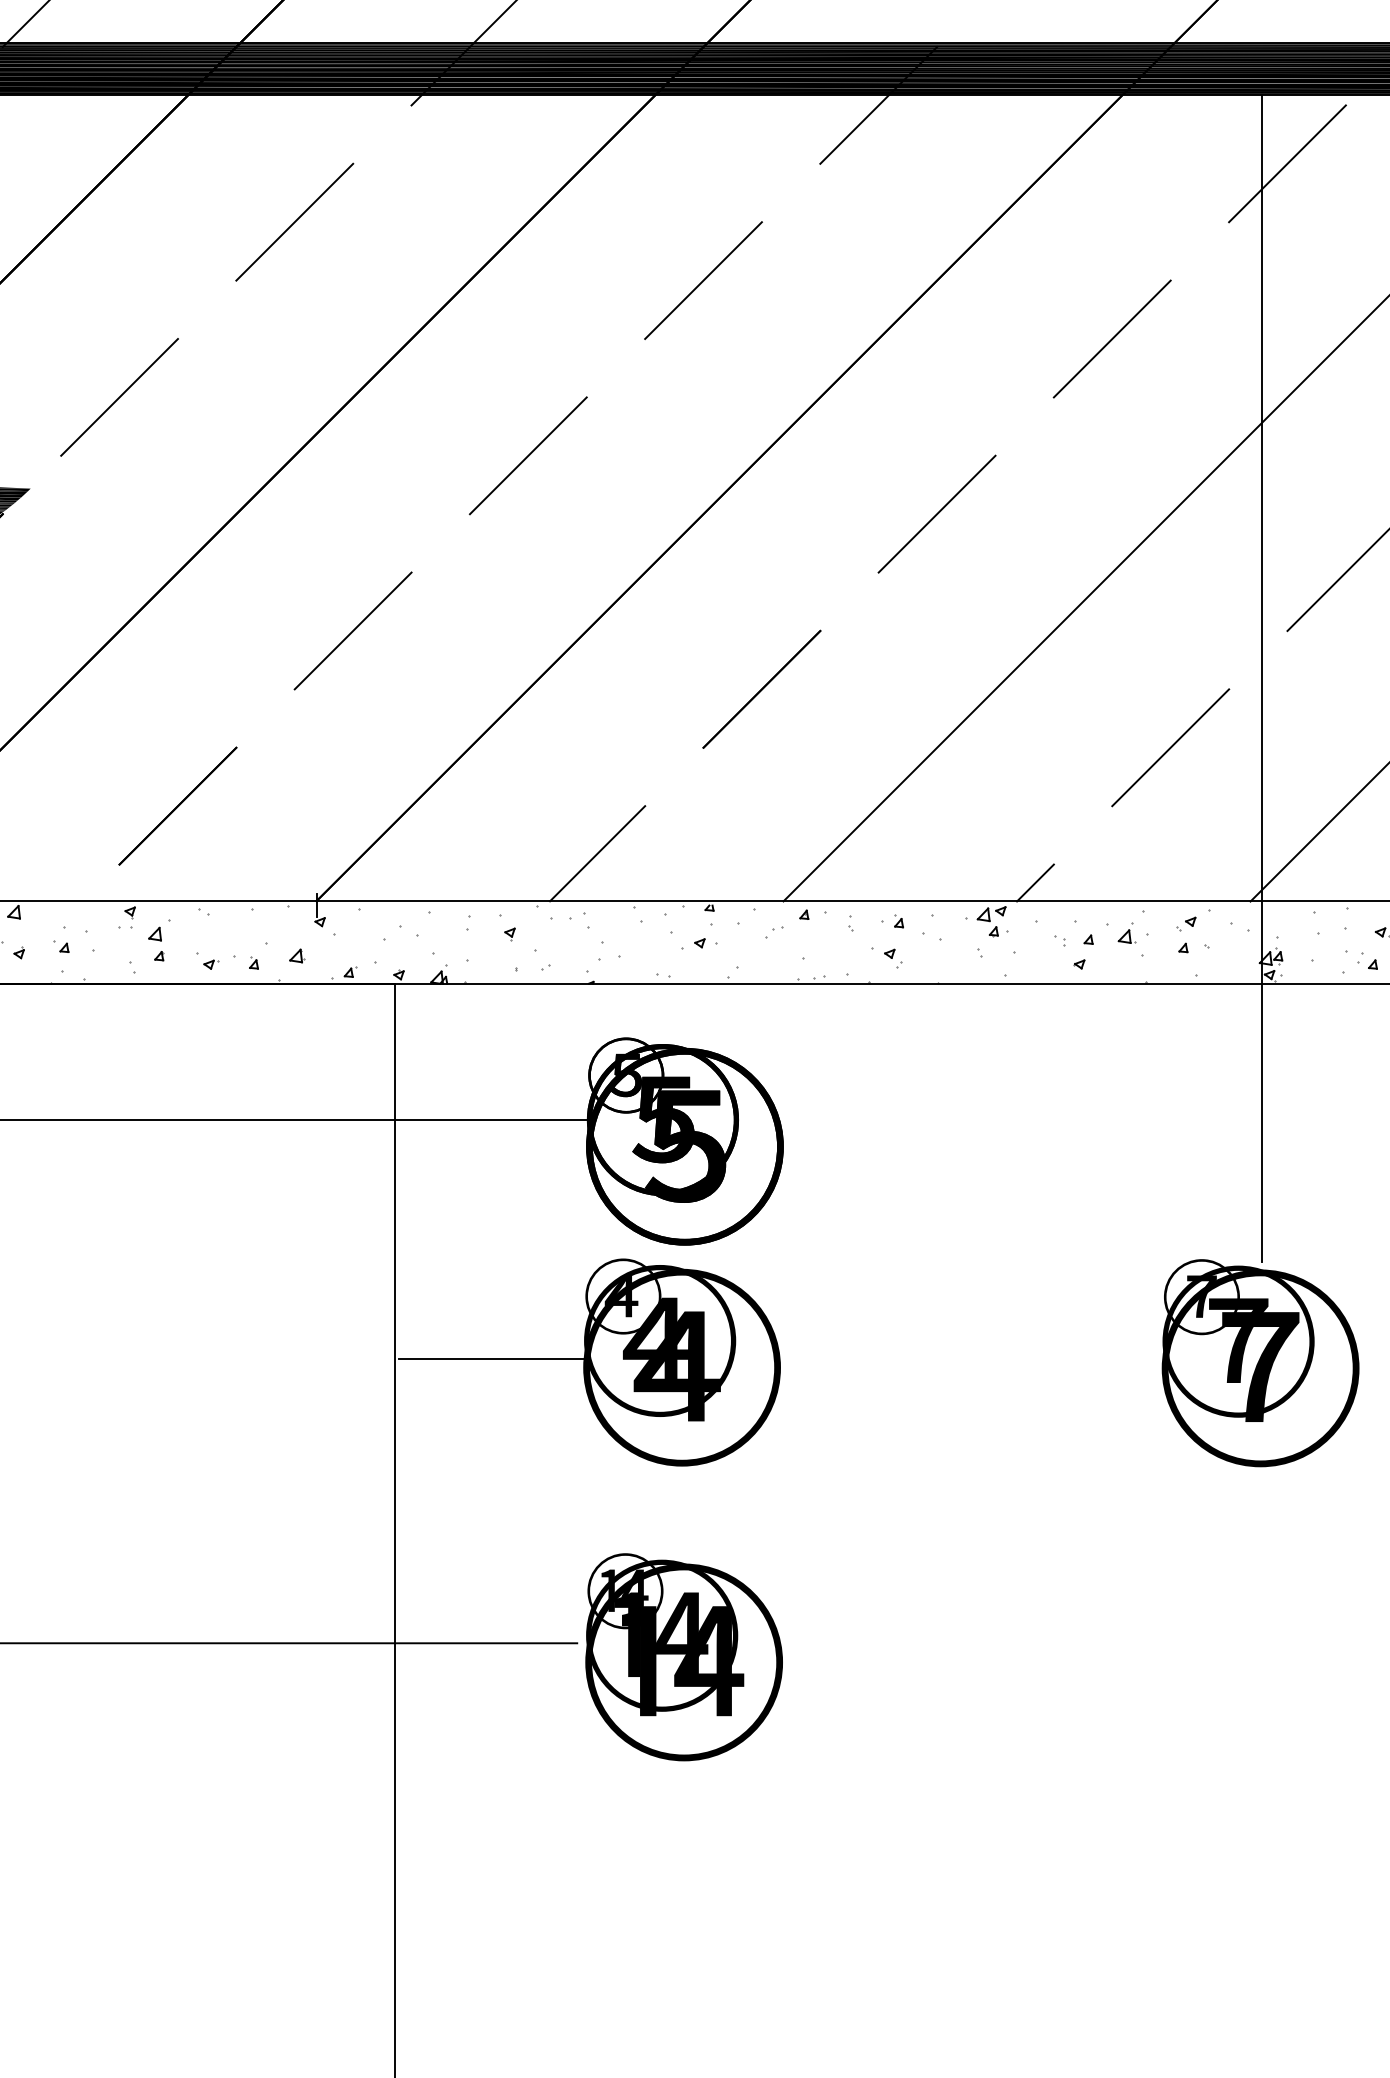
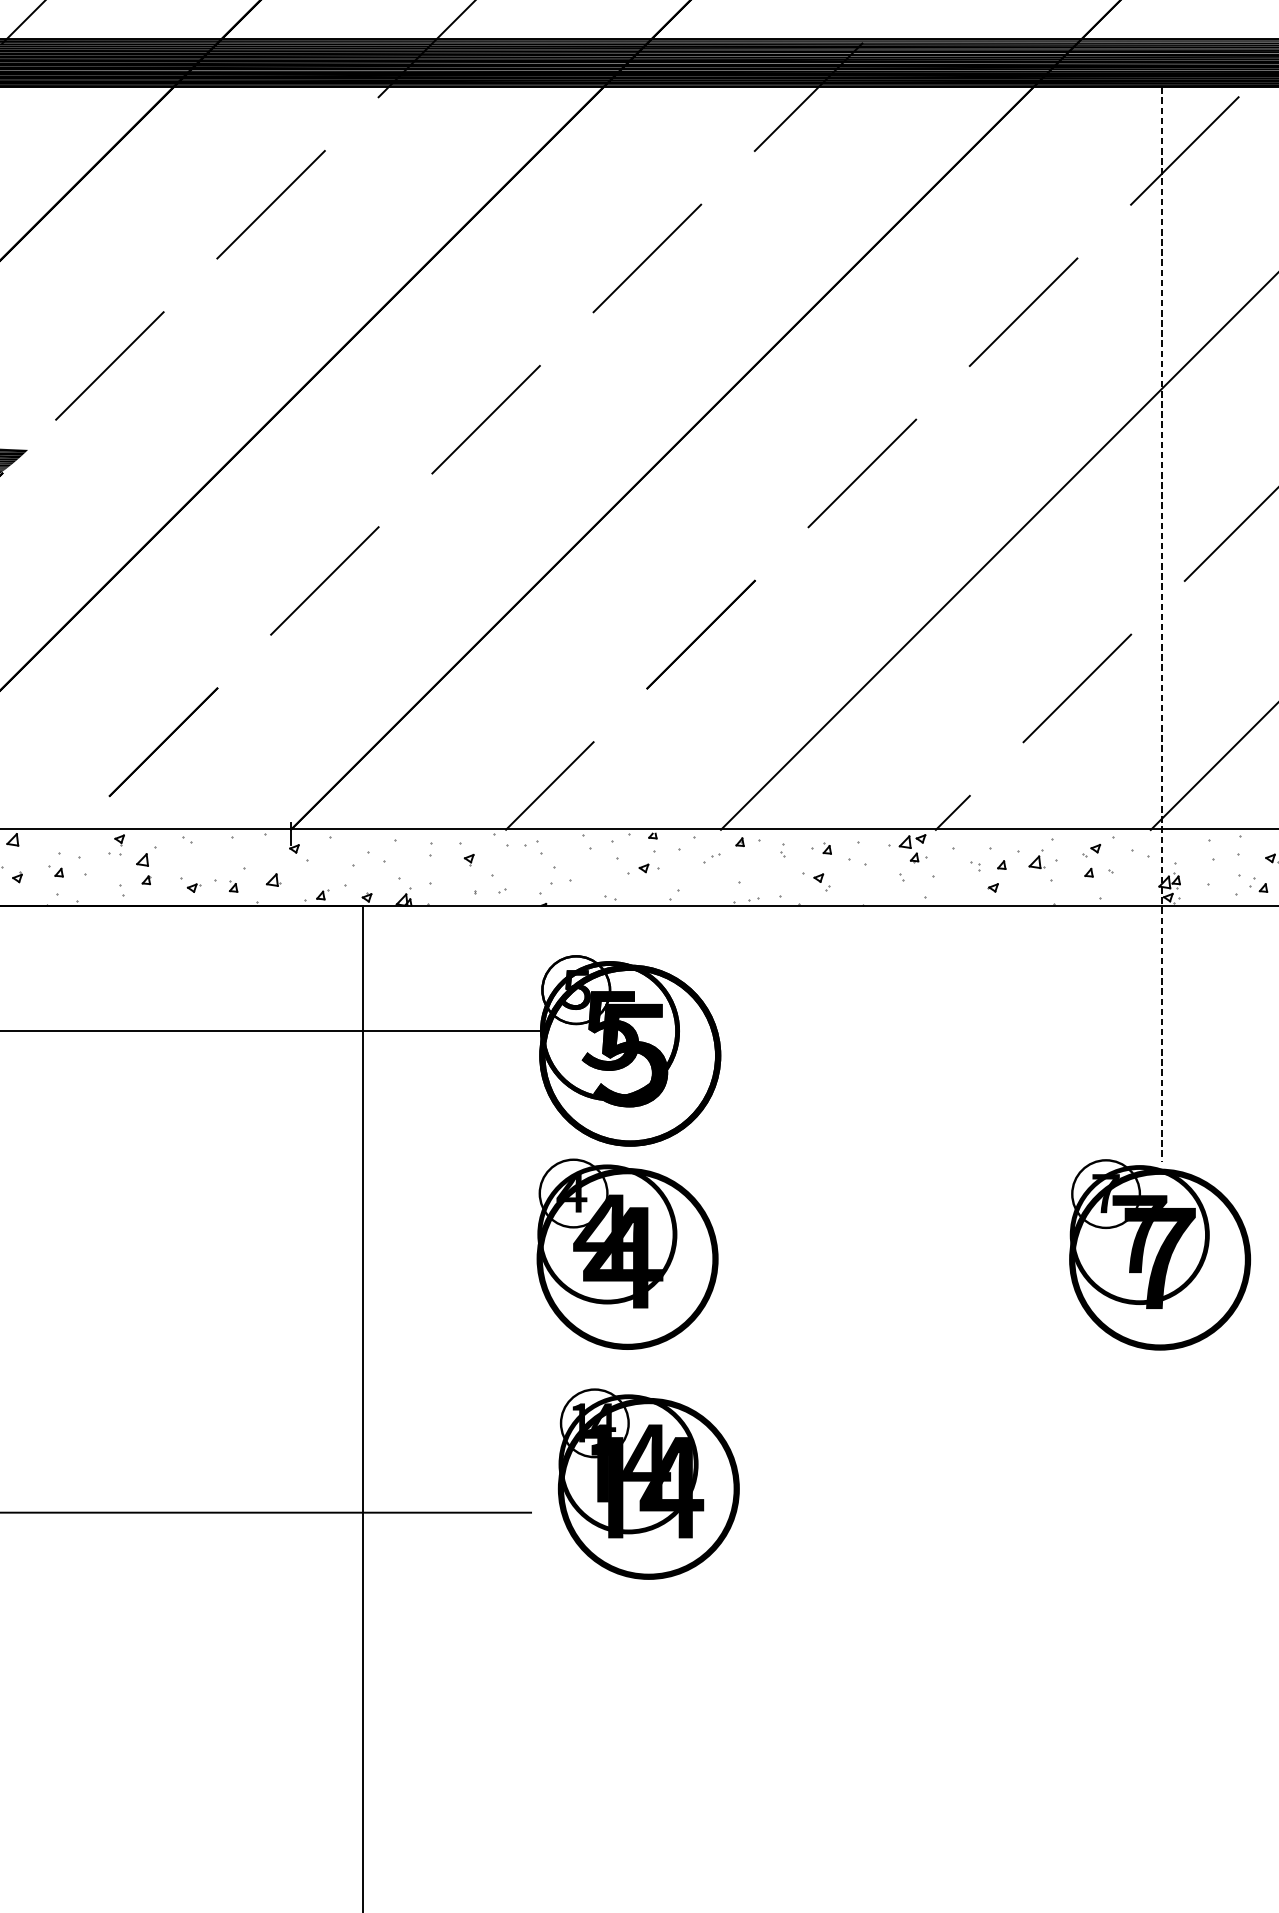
line: (1262, 678) -> (1161, 624), solid -> dashed
line: (493, 1358) -> (454, 1250), removed
part: (683, 1657) -> (648, 1484), moved

